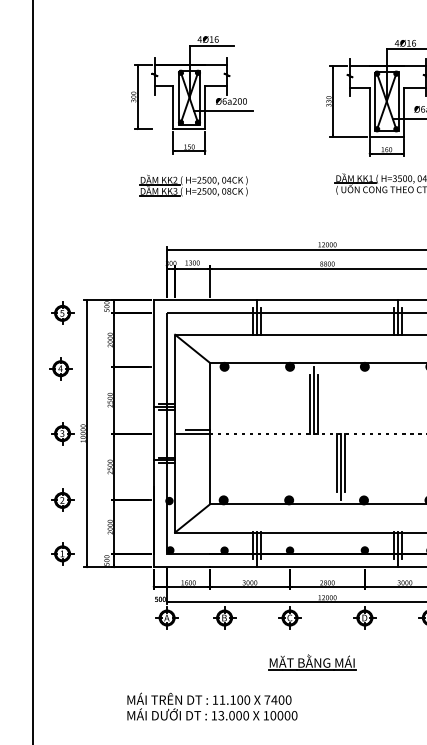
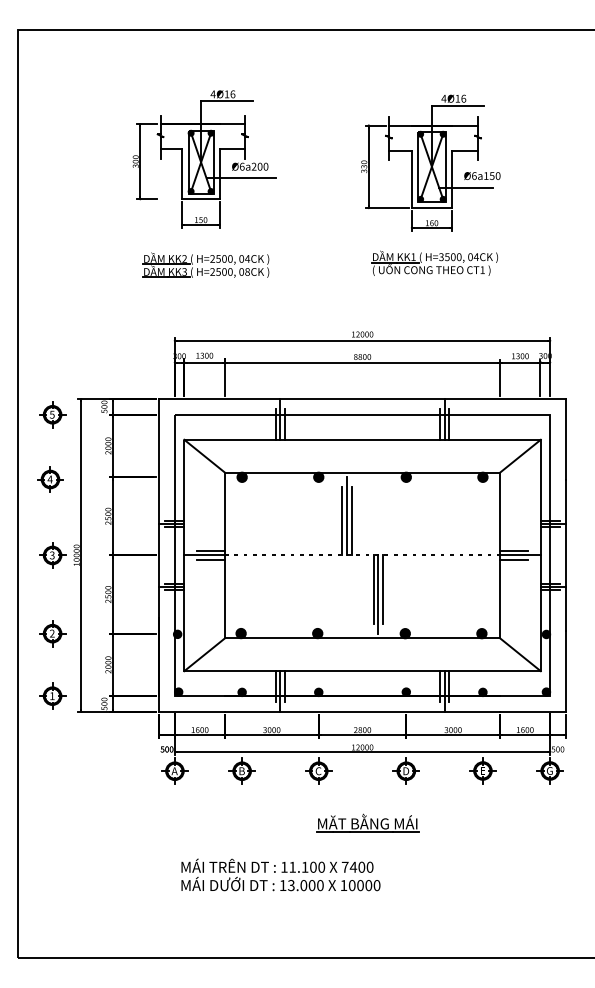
line: (197, 437) -> (210, 560), added
part: (312, 661) -> (367, 822), moved
text: (212, 706) -> (280, 874), moved

